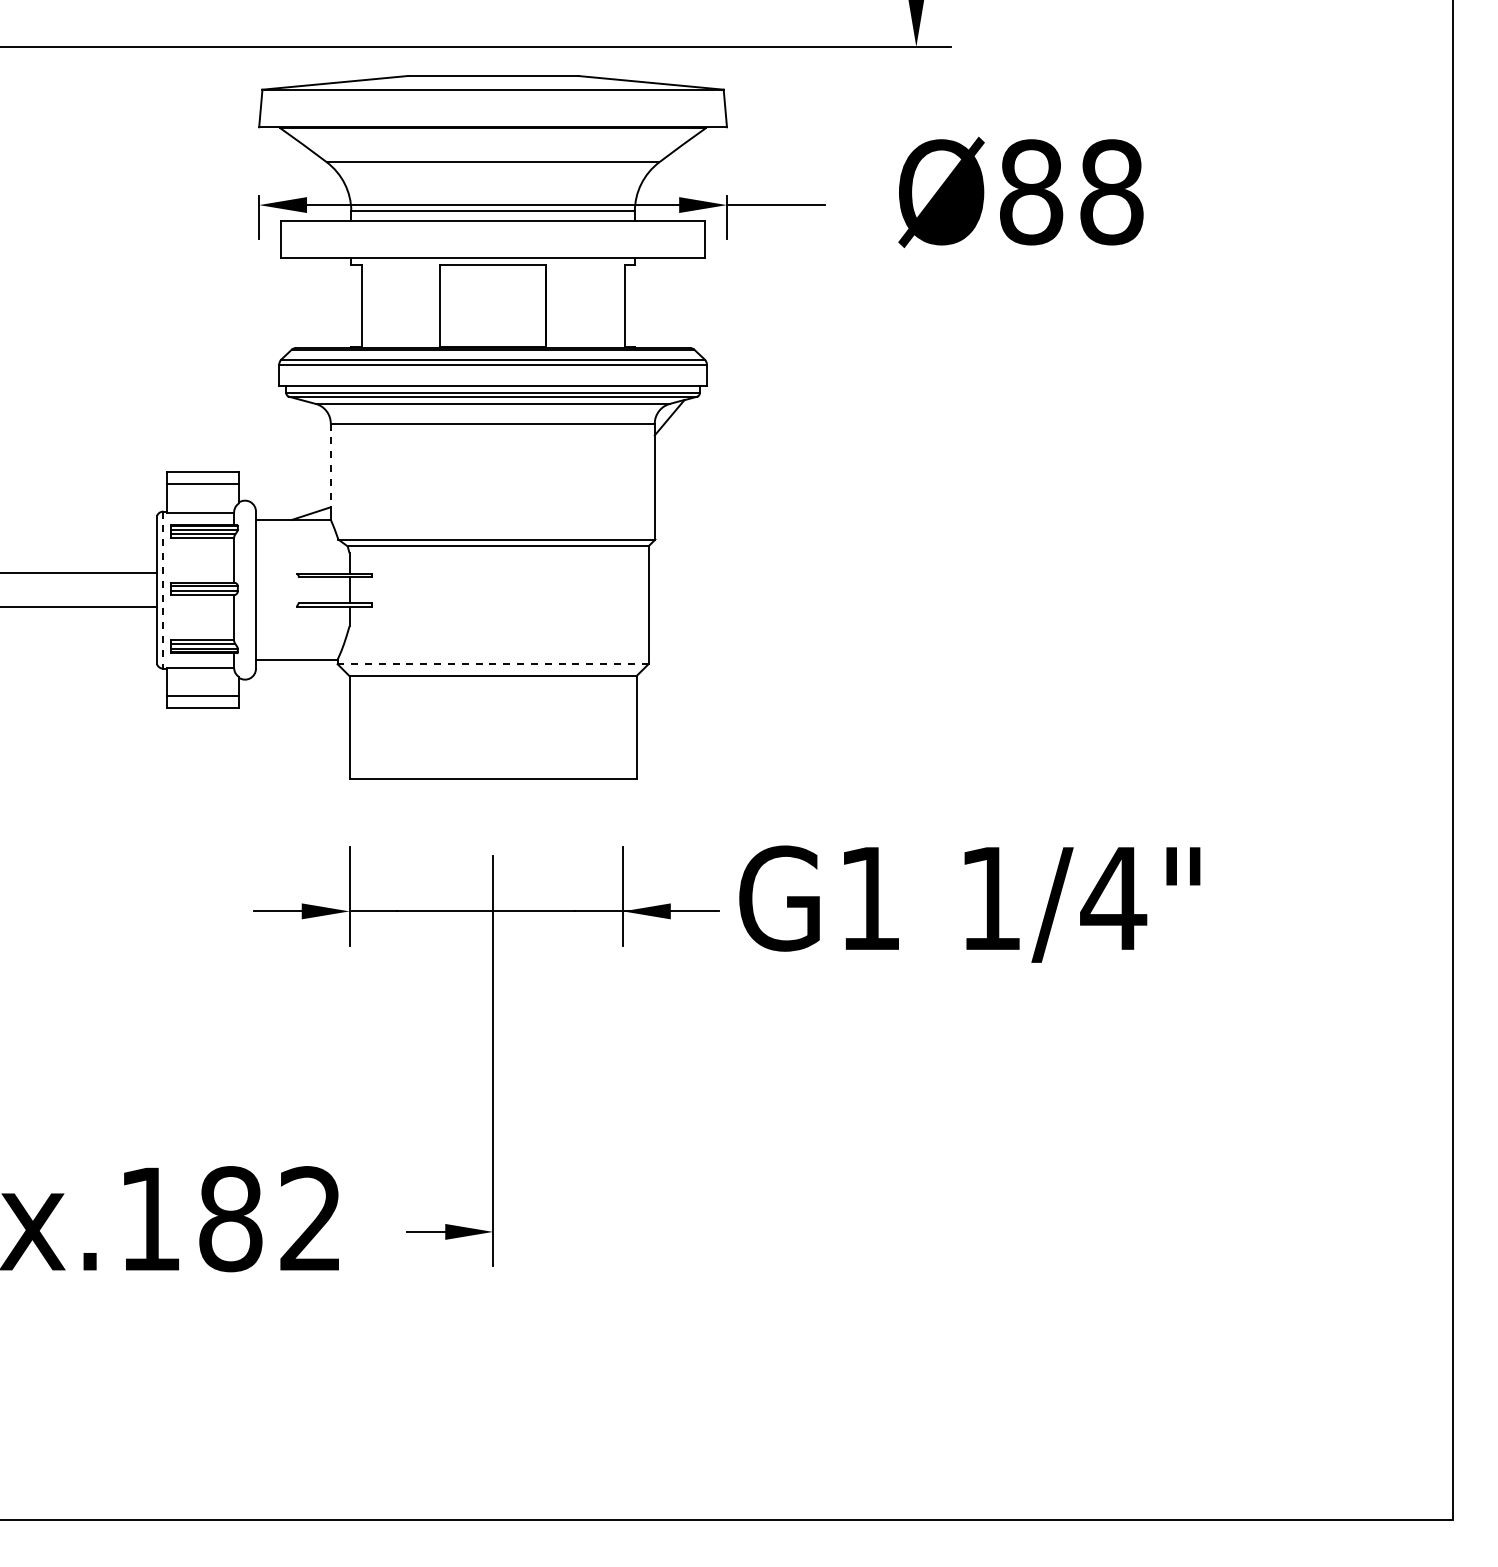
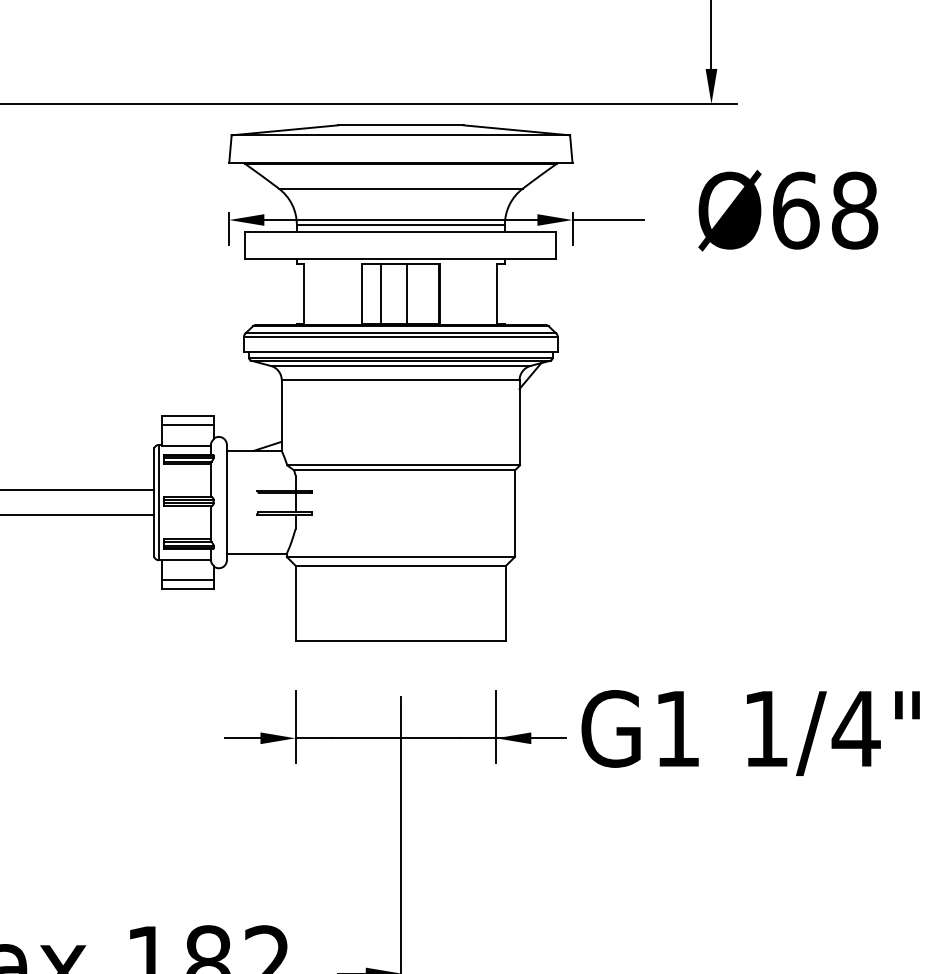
text: (1031, 192) -> (795, 210), Ø88 -> Ø68
line: (465, 306) -> (380, 294), added
line: (501, 306) -> (407, 294), added
line: (330, 465) -> (281, 411), dashed -> solid
line: (163, 590) -> (159, 502), dashed -> solid
line: (492, 664) -> (400, 557), dashed -> solid

